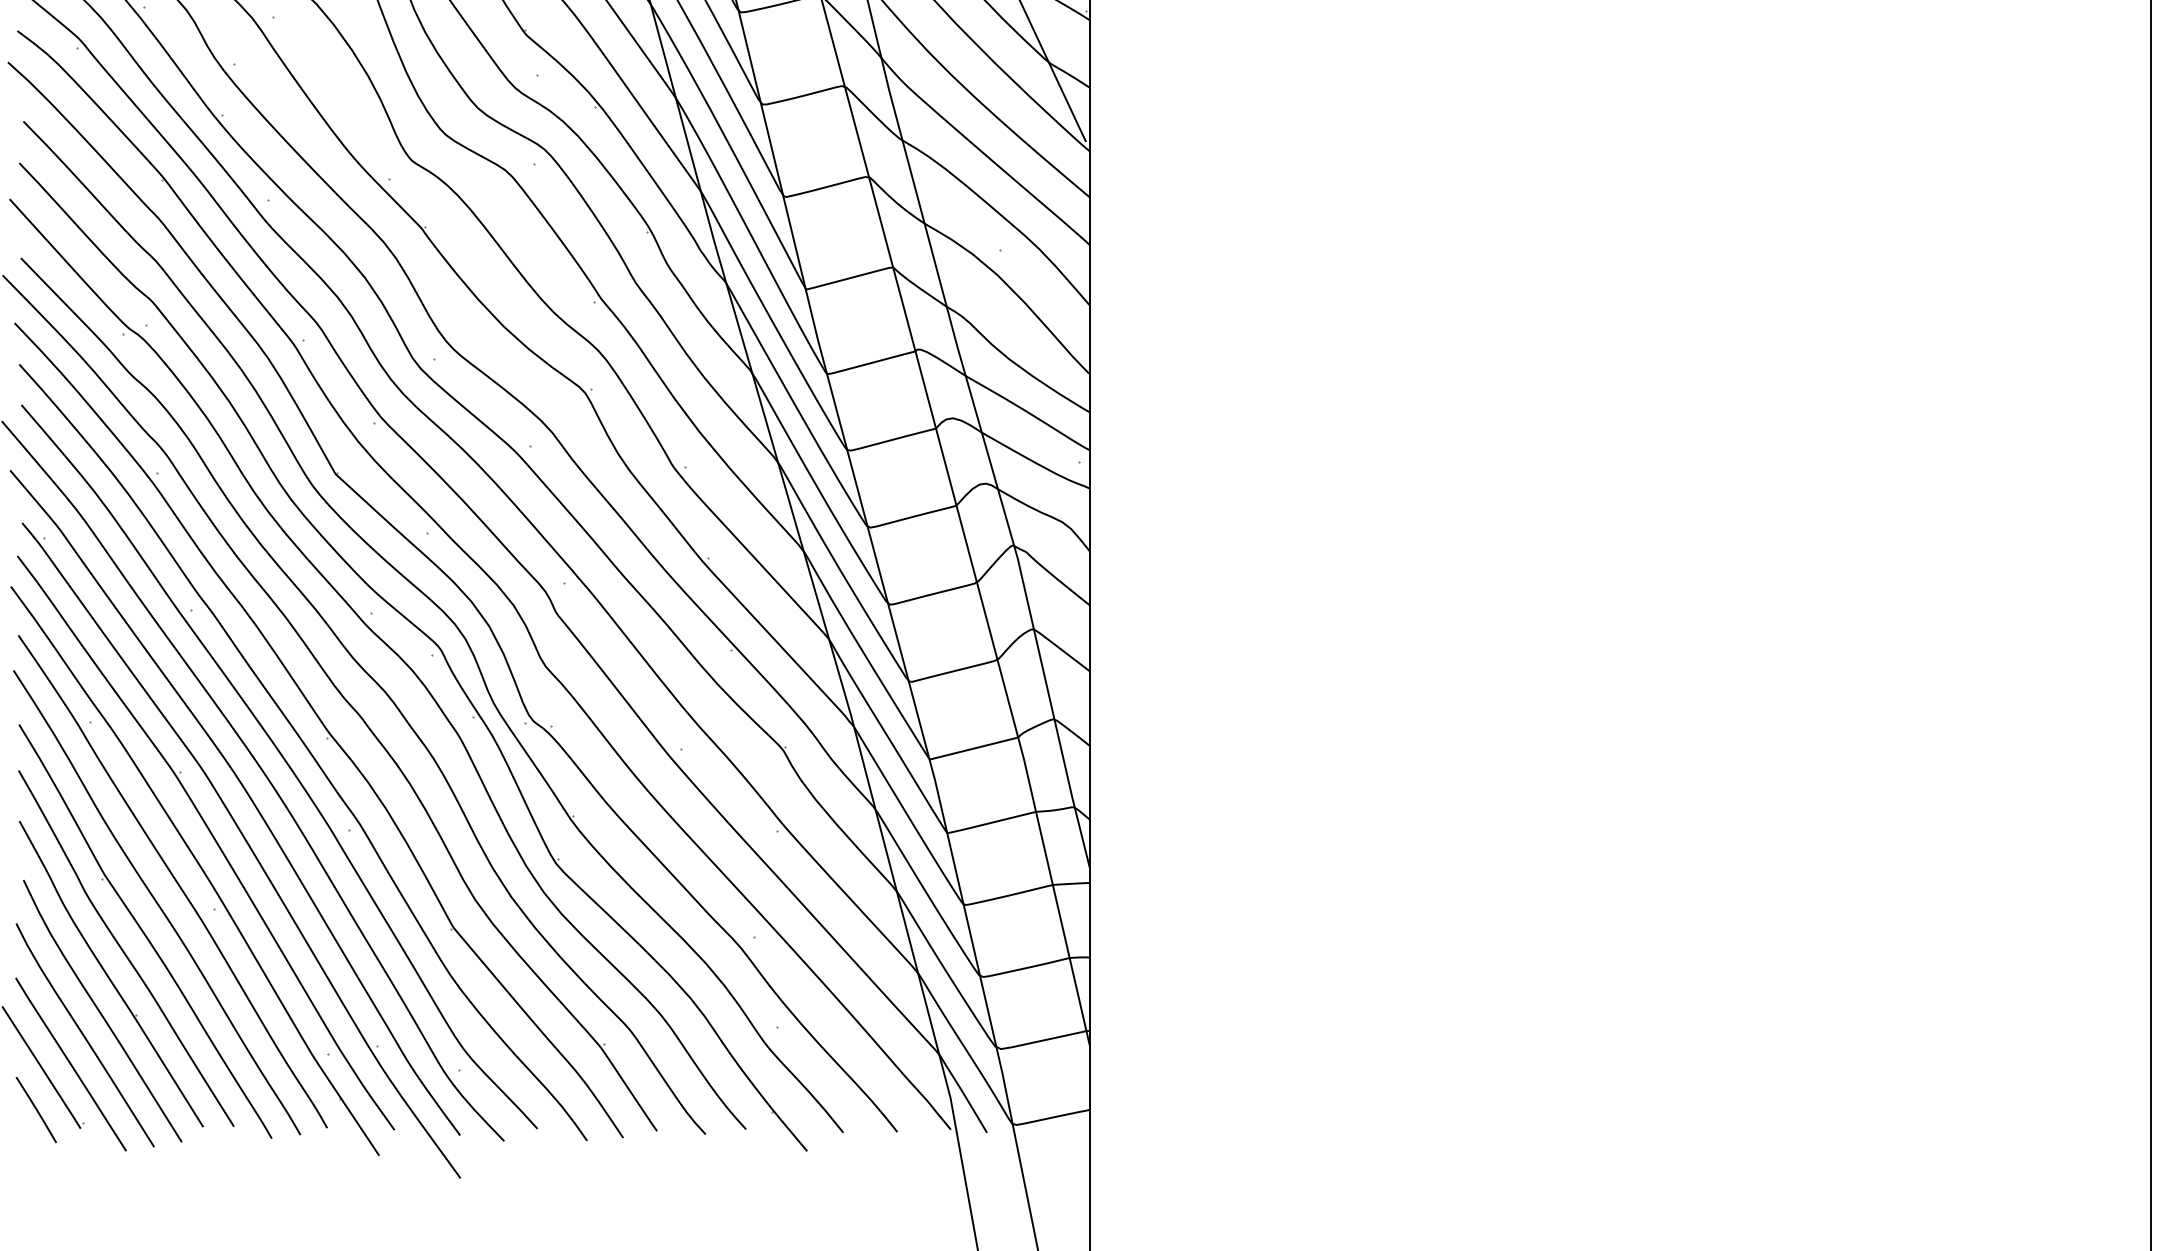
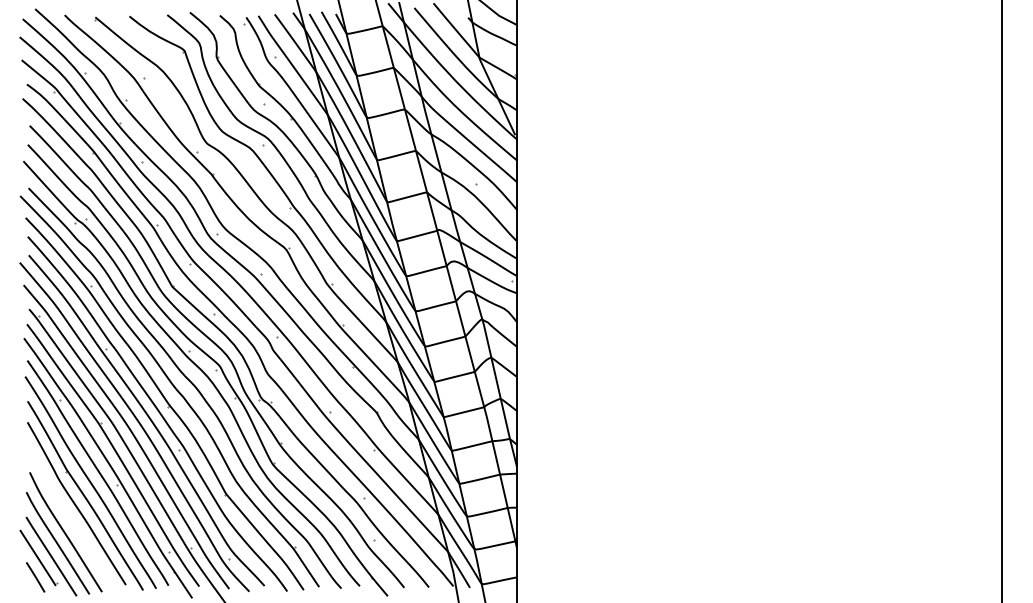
part: (110, 974) -> (69, 515), removed

